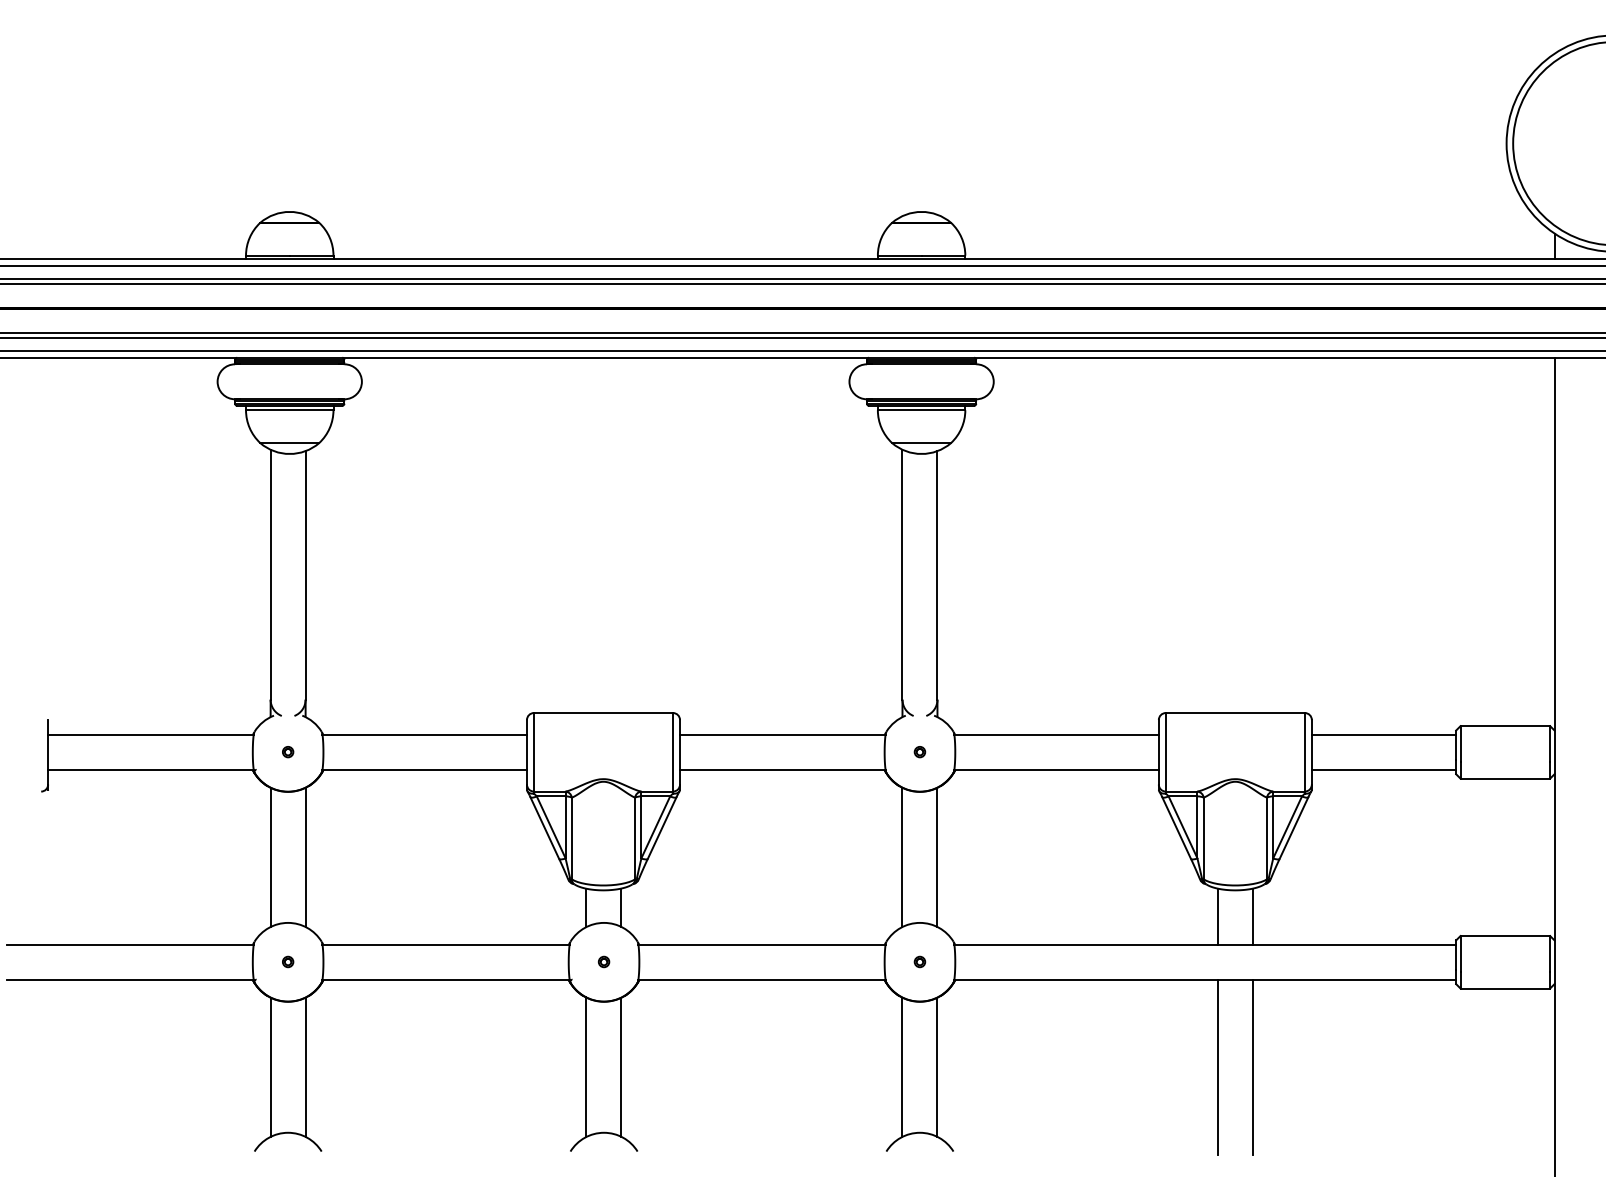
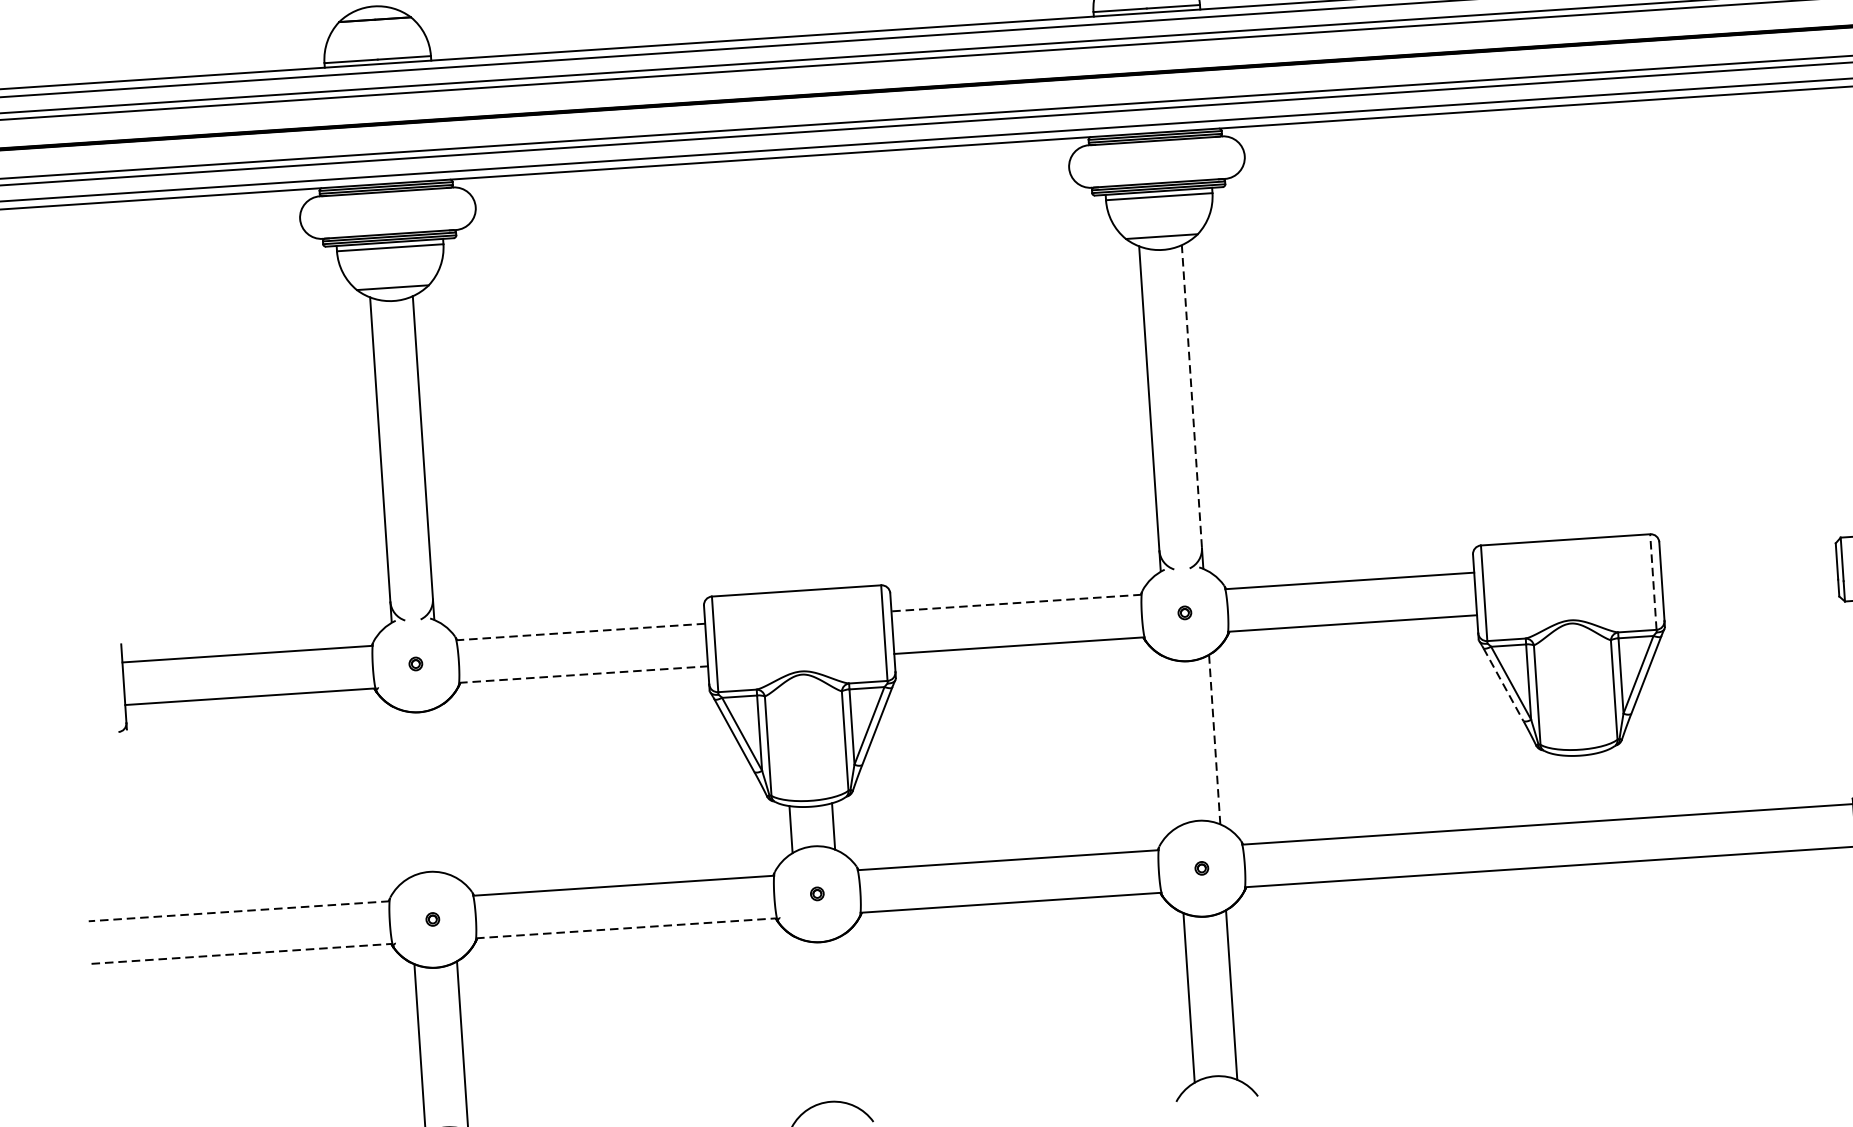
line: (937, 574) -> (1191, 395), solid -> dashed
line: (424, 734) -> (580, 631), solid -> dashed
line: (782, 734) -> (1016, 602), solid -> dashed
line: (1383, 734) -> (1747, 554), removed
line: (1304, 751) -> (1652, 581), solid -> dashed
line: (425, 769) -> (584, 674), solid -> dashed
line: (1383, 769) -> (1750, 596), removed
line: (1176, 828) -> (1503, 685), solid -> dashed
line: (270, 857) -> (402, 793), removed
line: (305, 857) -> (445, 790), removed
line: (902, 857) -> (1172, 742), removed
line: (937, 857) -> (1214, 739), solid -> dashed
line: (1217, 916) -> (1560, 788), removed
line: (1252, 916) -> (1602, 786), removed
line: (130, 944) -> (239, 910), solid -> dashed
line: (130, 979) -> (242, 953), solid -> dashed
line: (446, 979) -> (627, 927), solid -> dashed
line: (620, 1066) -> (845, 1019), removed
line: (1217, 1066) -> (1572, 971), removed
line: (1252, 1066) -> (1615, 968), removed
line: (586, 1067) -> (804, 1023), removed

